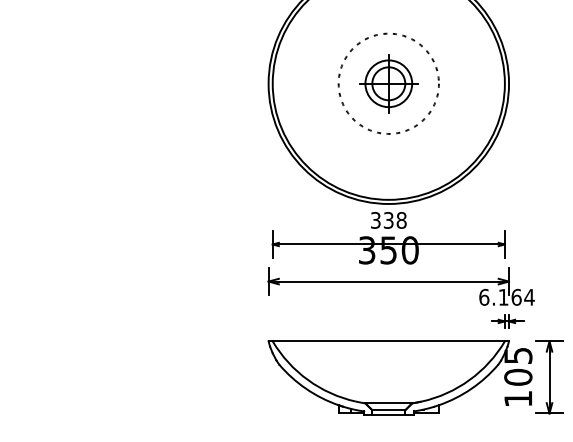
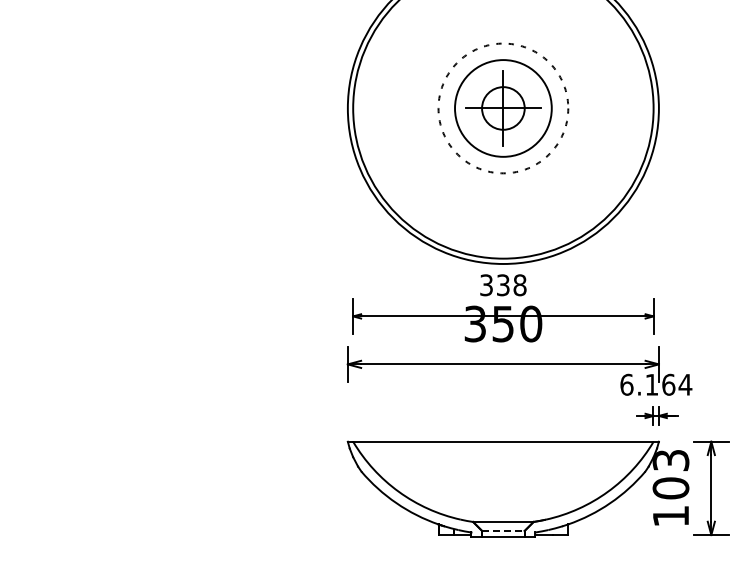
circle: (388, 83) -> (503, 108), size x1.6
text: (517, 355) -> (670, 460), 105 -> 103
line: (388, 409) -> (503, 530), solid -> dashed

